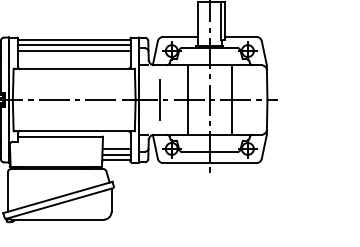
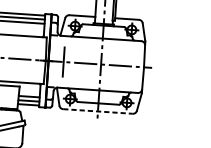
line: (188, 99) -> (85, 63), removed
line: (231, 99) -> (117, 65), removed
line: (209, 163) -> (97, 111), solid -> dashed

